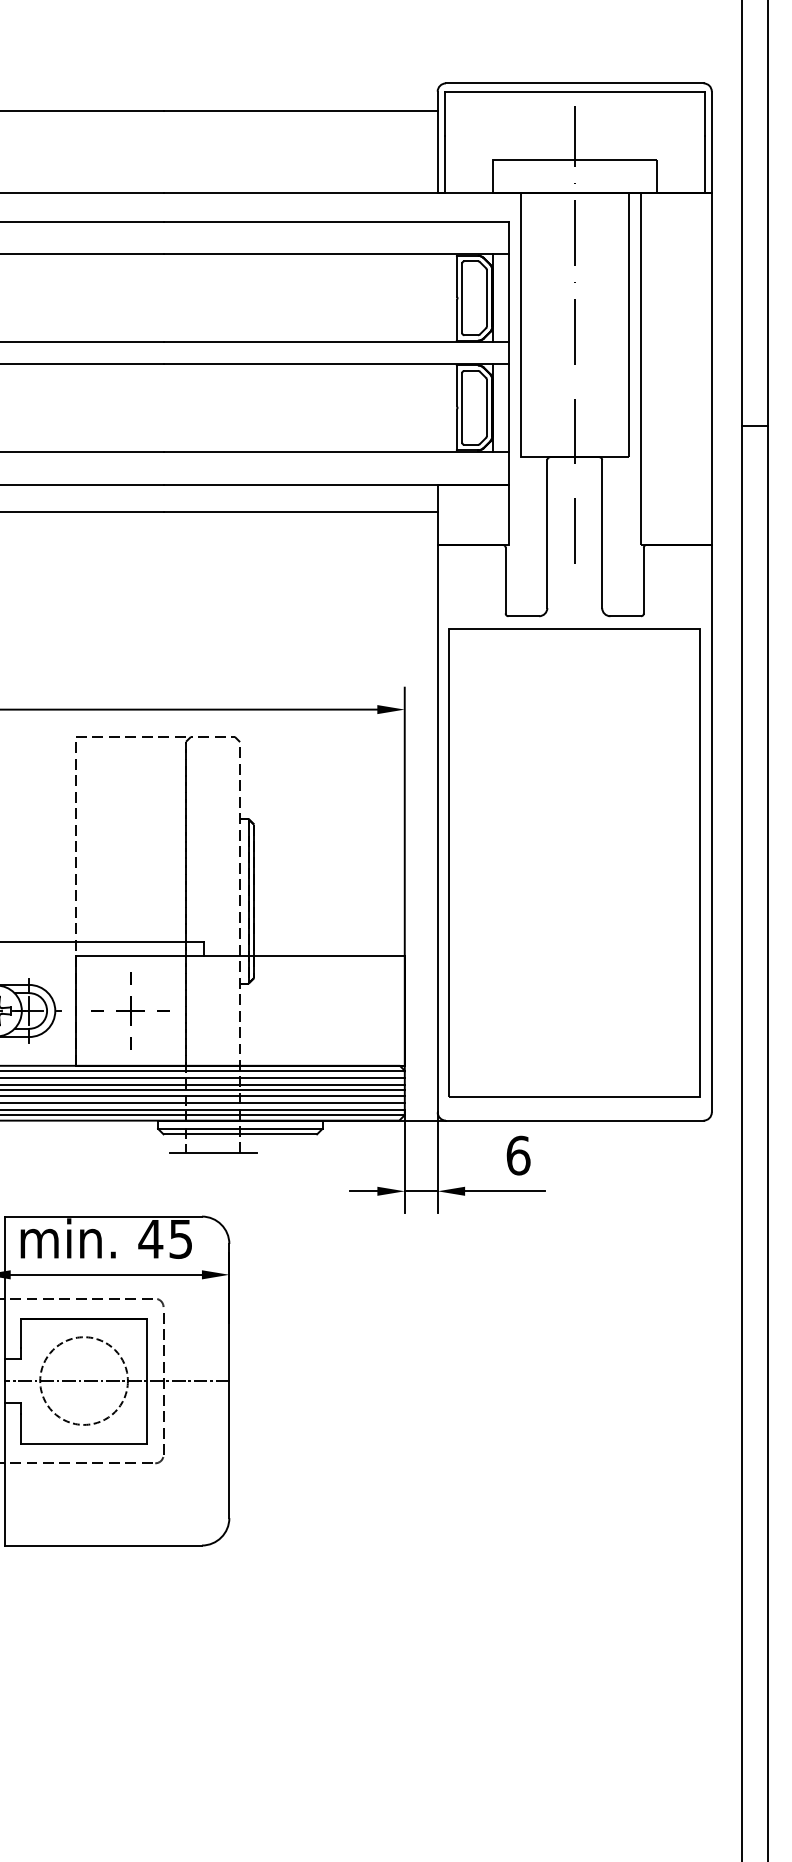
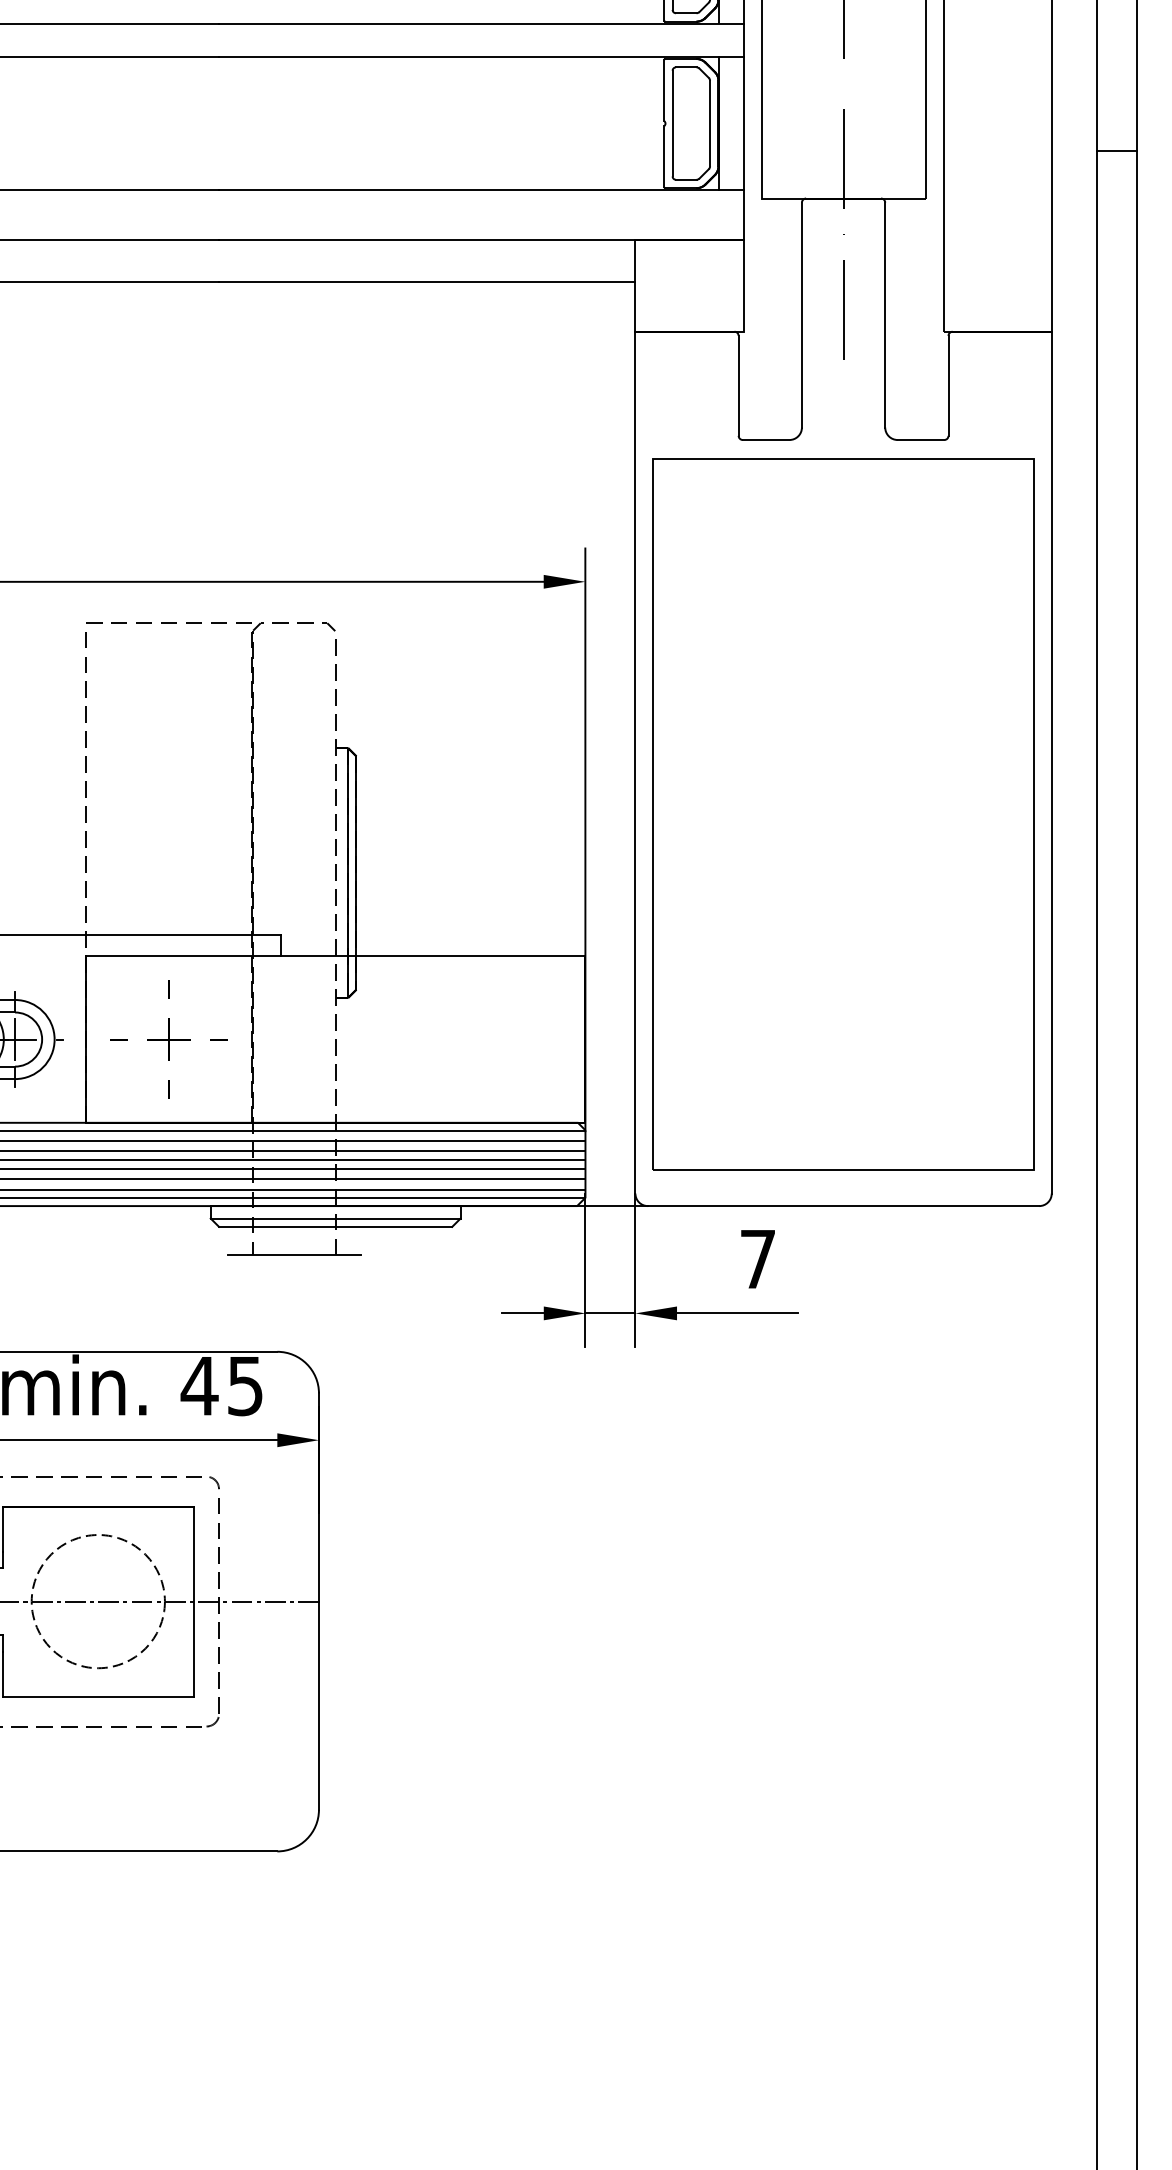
text: (518, 1155) -> (758, 1259), 6 -> 7

